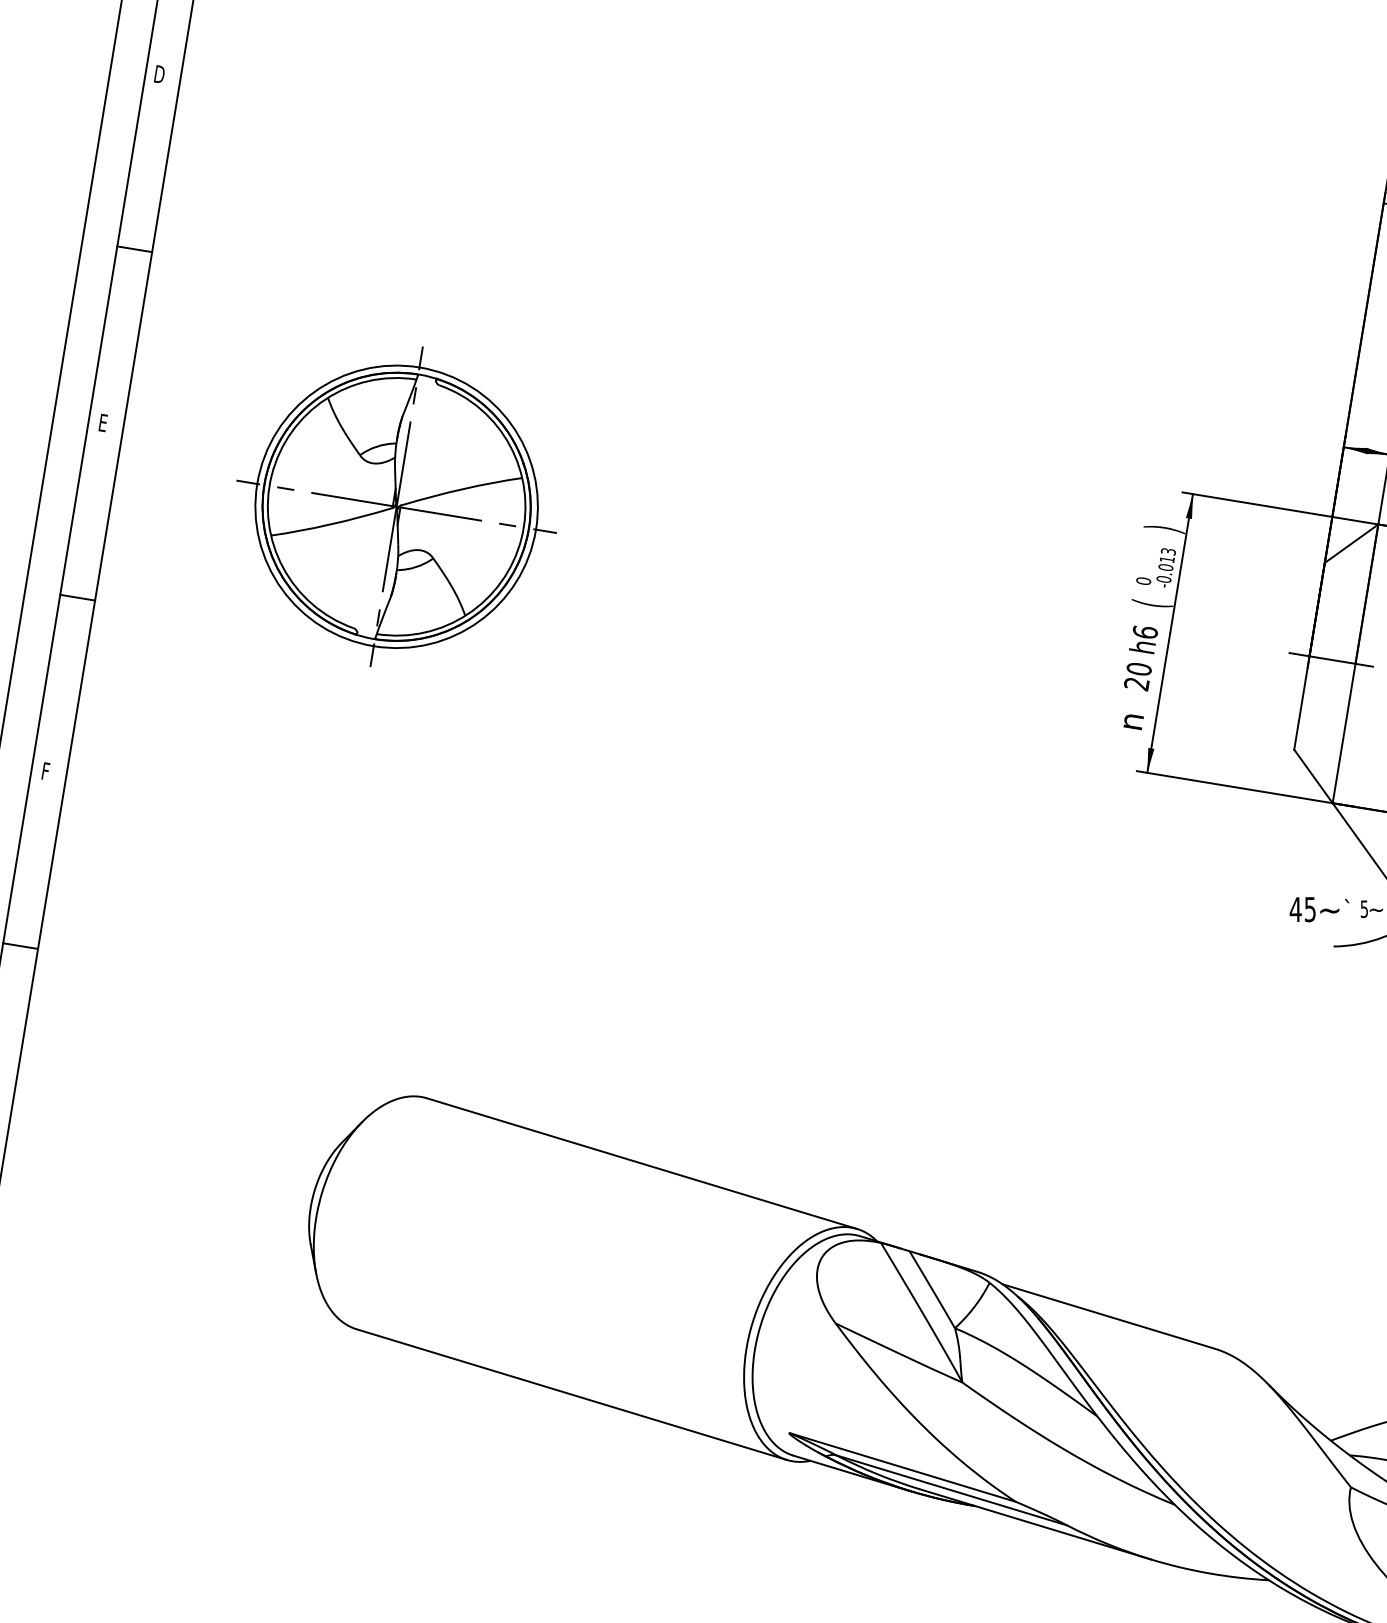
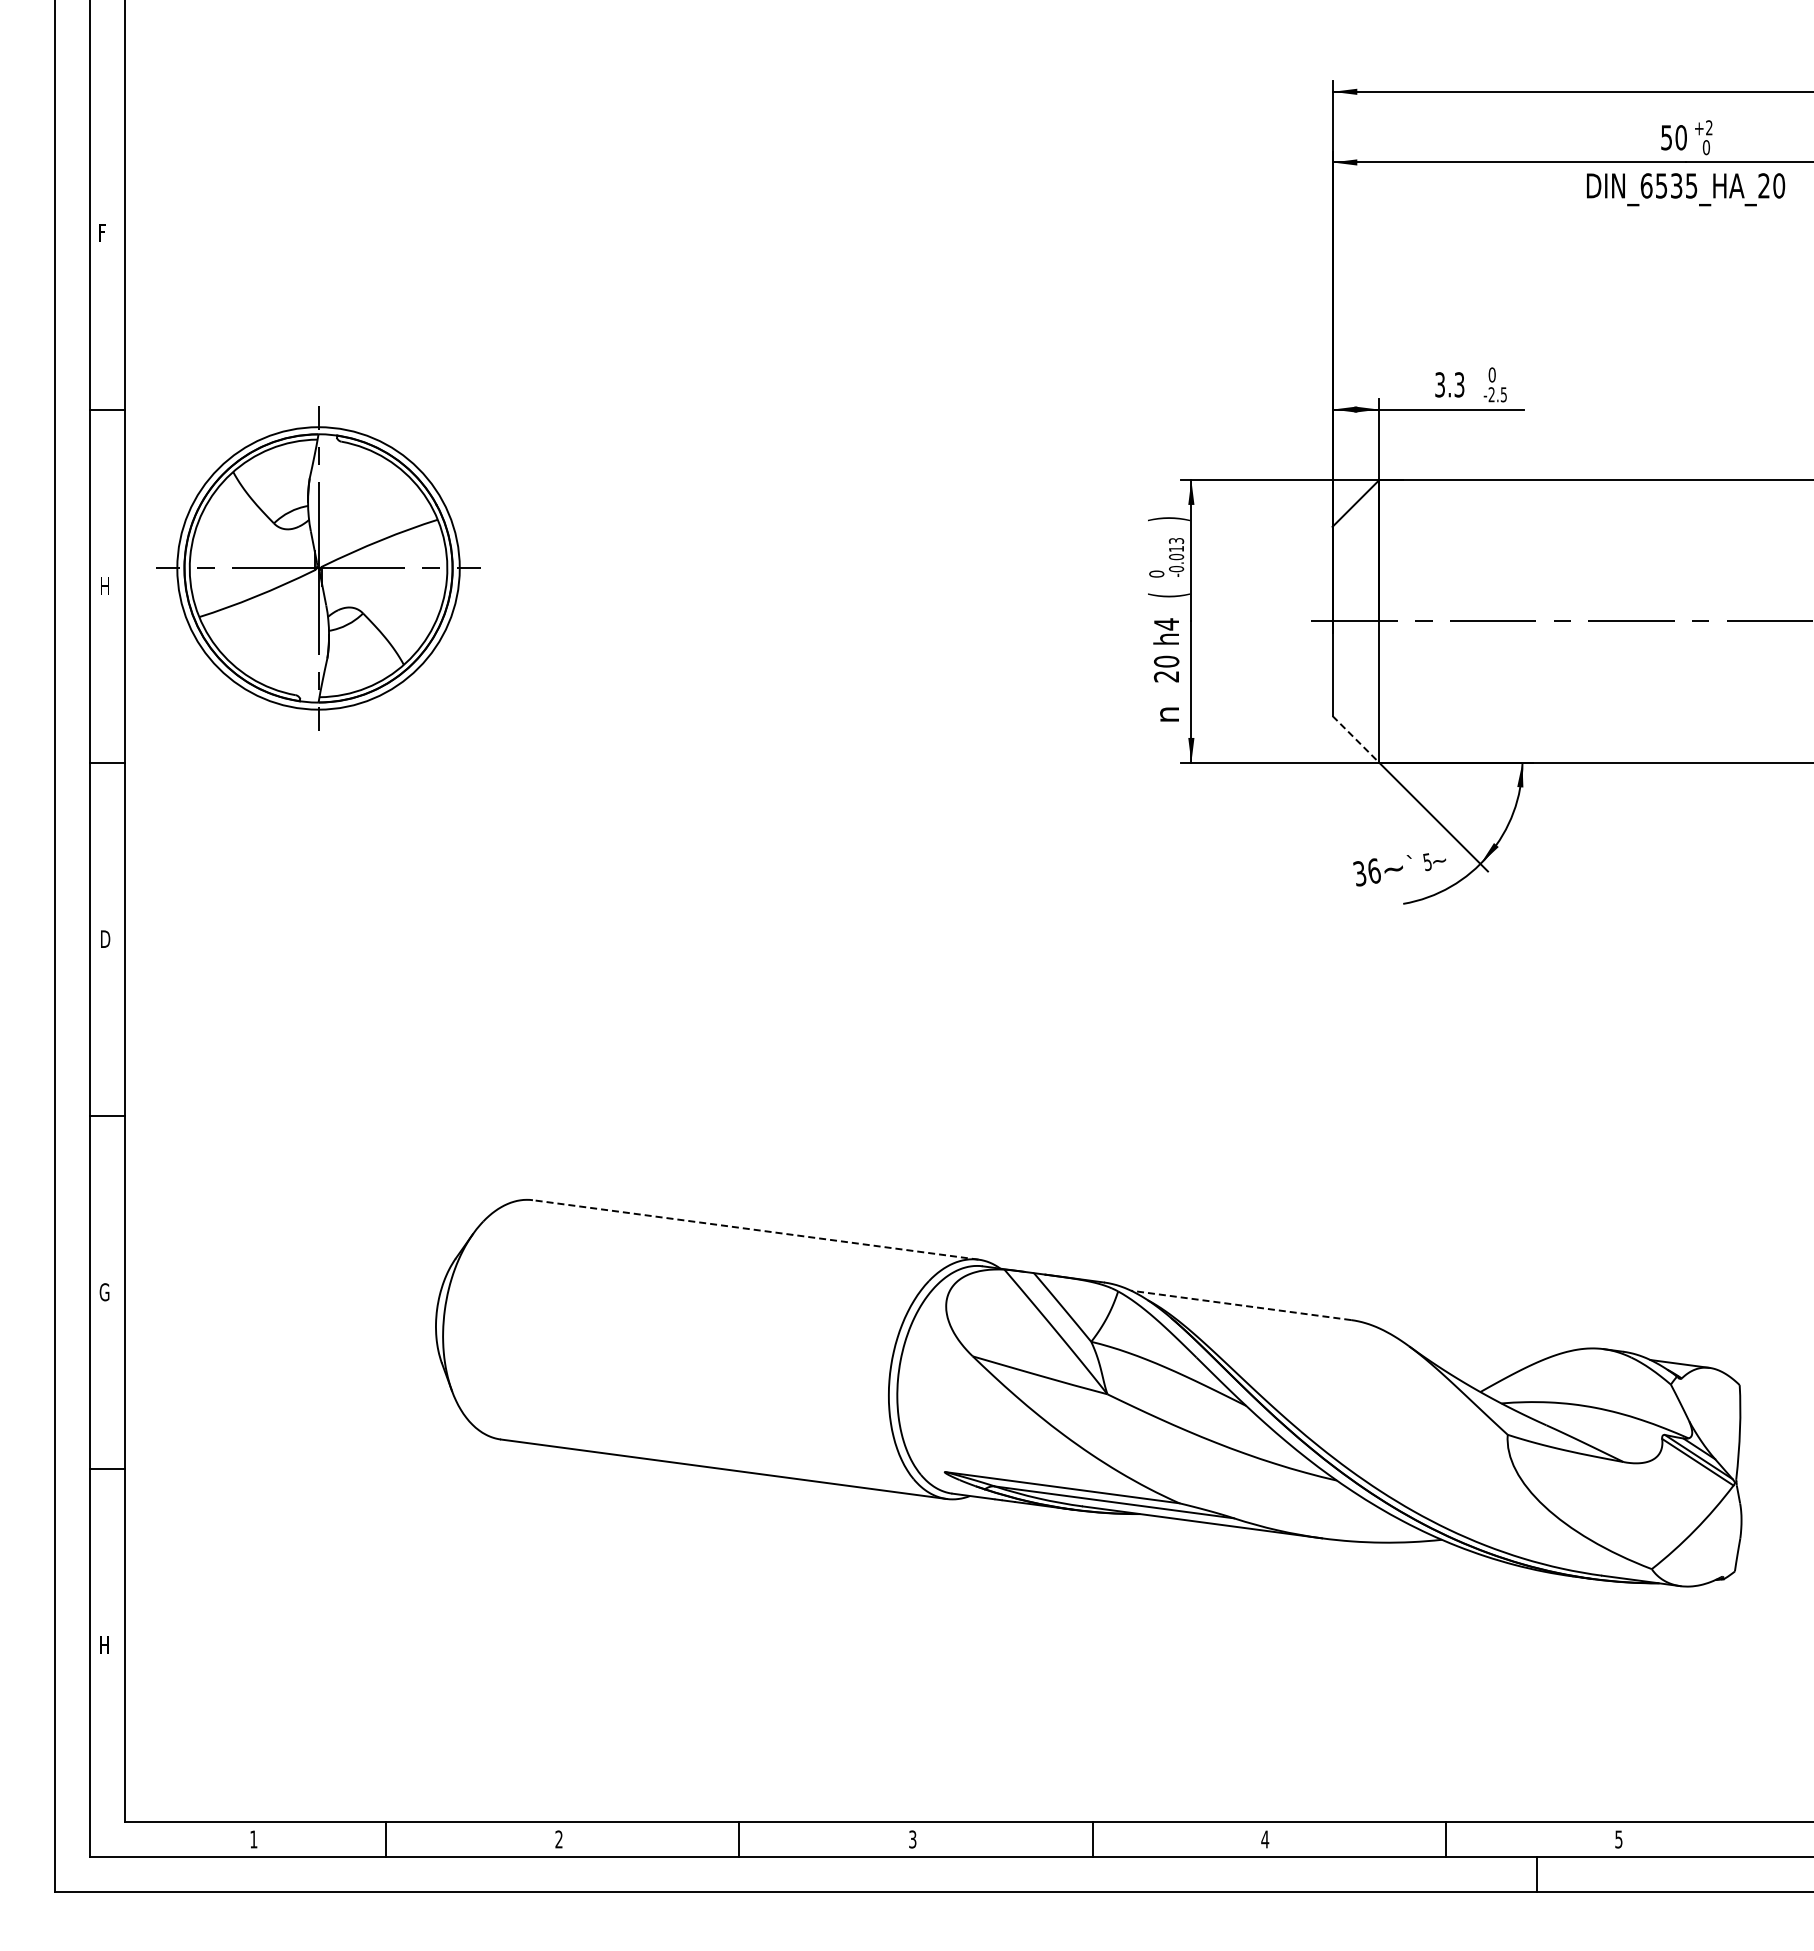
text: (159, 73) -> (103, 232), D -> F
text: (104, 422) -> (105, 585), E -> H
part: (396, 506) -> (318, 568), moved
text: (1145, 632) -> (1166, 624), h6 -> h4
text: (47, 770) -> (105, 938), F -> D
line: (1313, 776) -> (1355, 739), solid -> dashed
text: (1302, 909) -> (1366, 872), 45 -> 36
line: (641, 1163) -> (755, 1229), solid -> dashed
line: (1108, 1316) -> (1240, 1305), solid -> dashed

